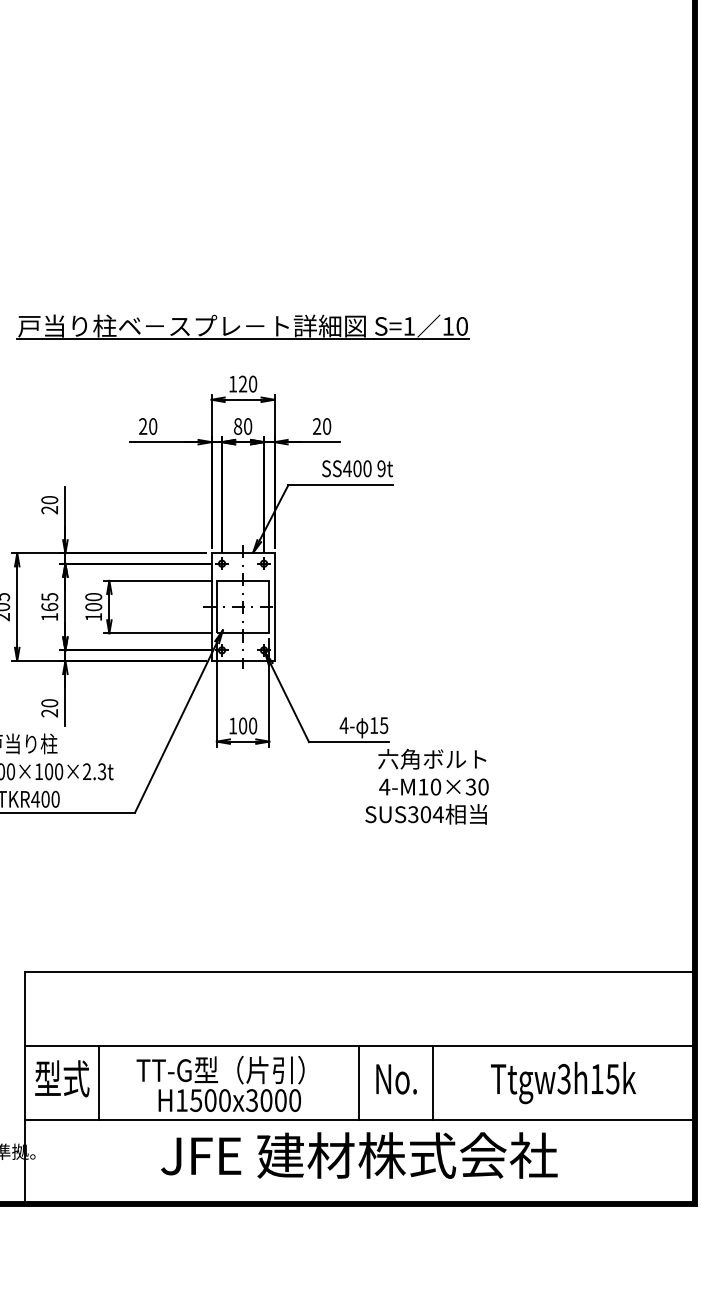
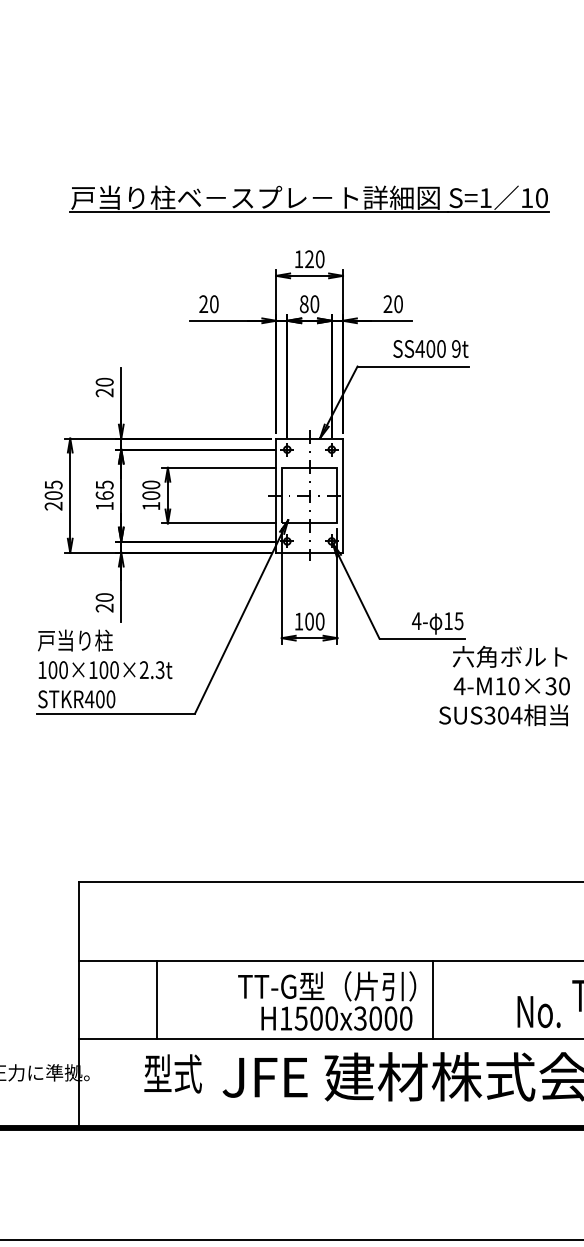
text: (62, 1078) -> (173, 1073), moved
text: (396, 1079) -> (538, 1012), moved
line: (433, 1082) -> (511, 999), removed
text: (220, 1083) -> (326, 1000), moved

